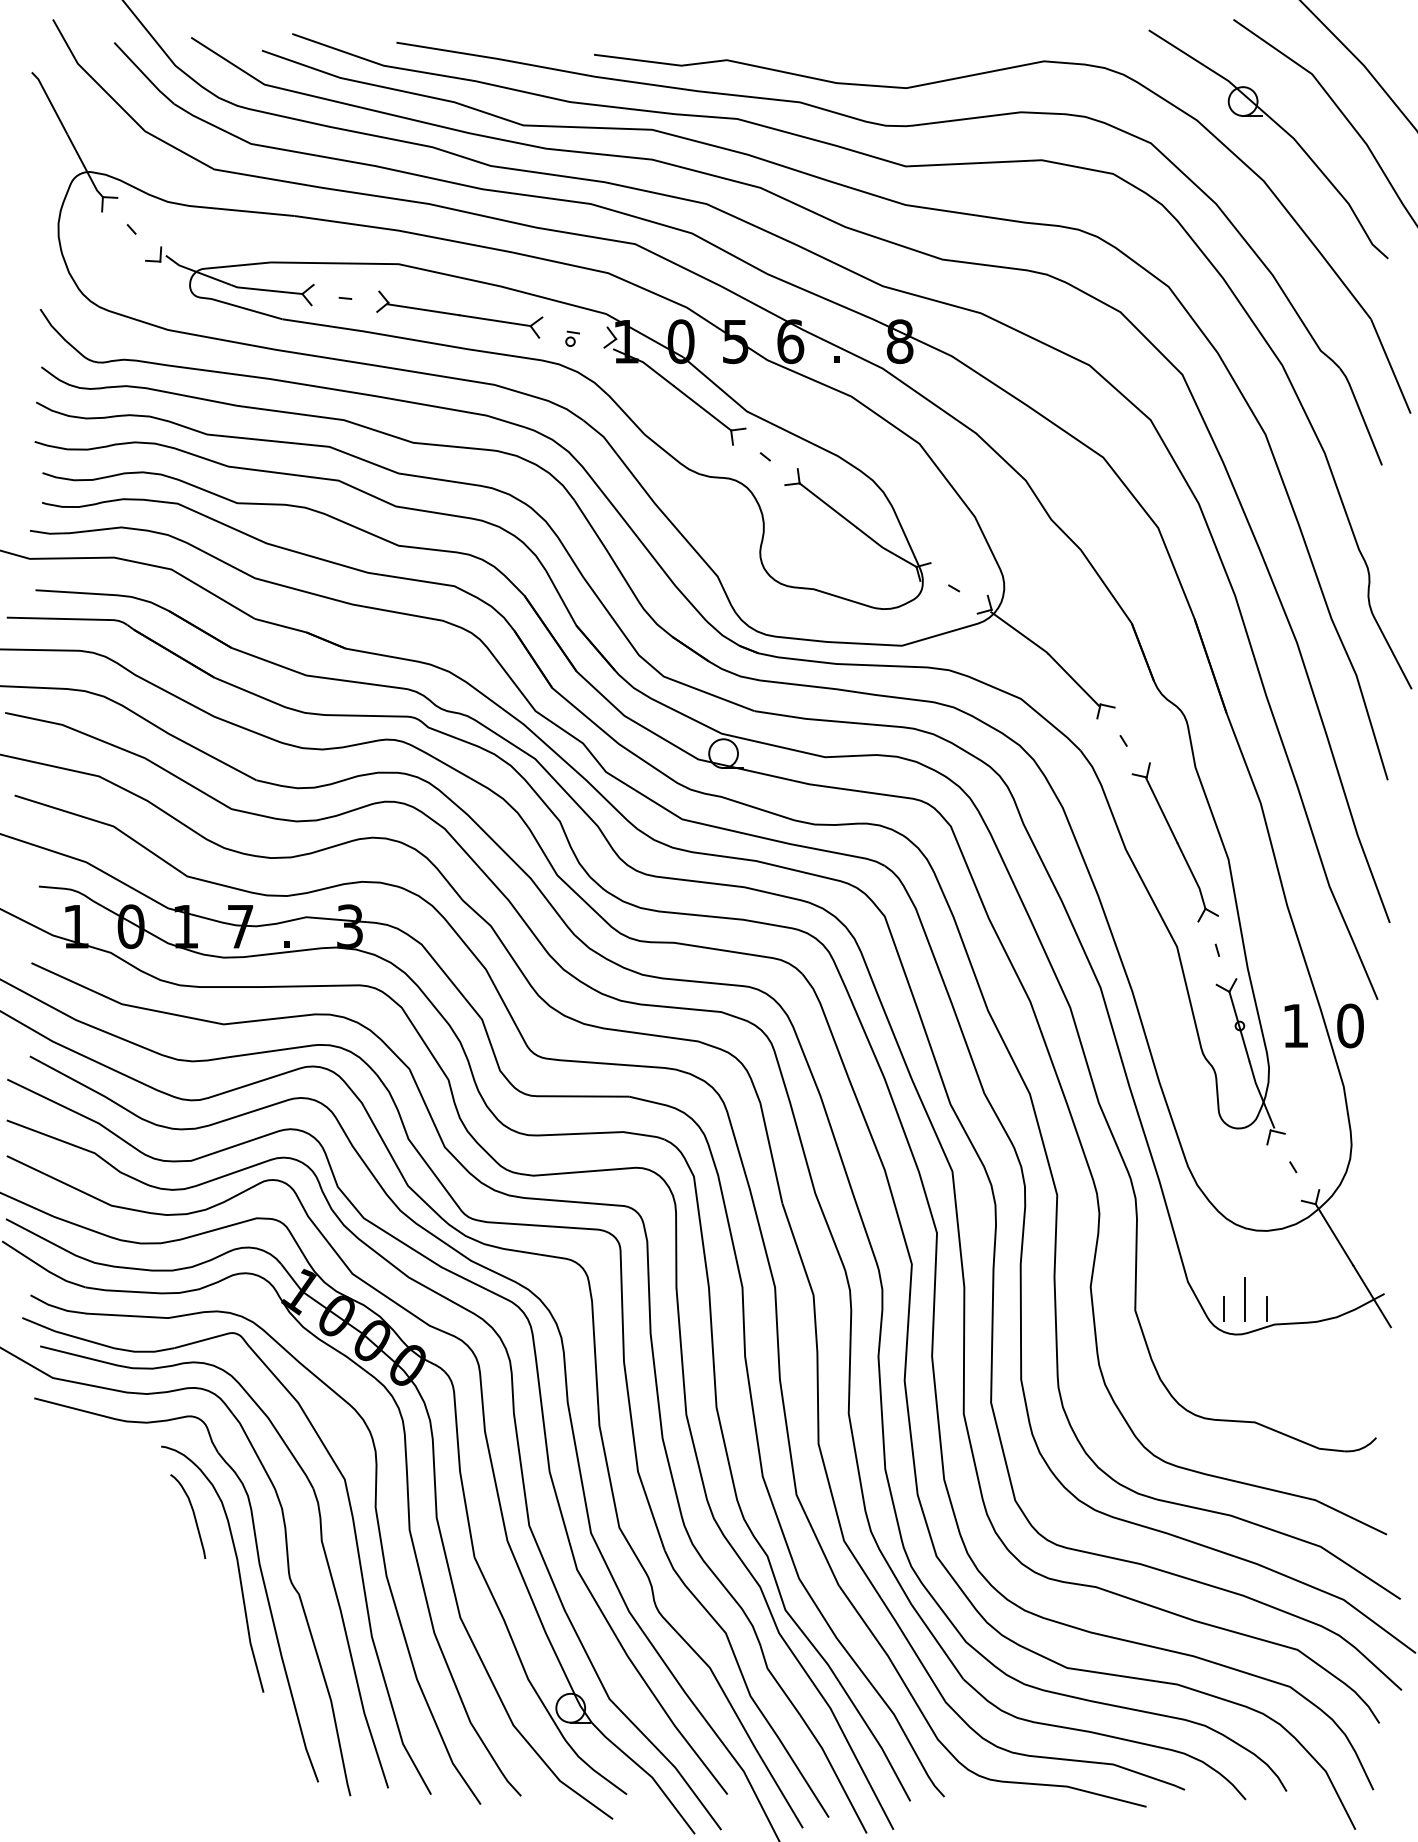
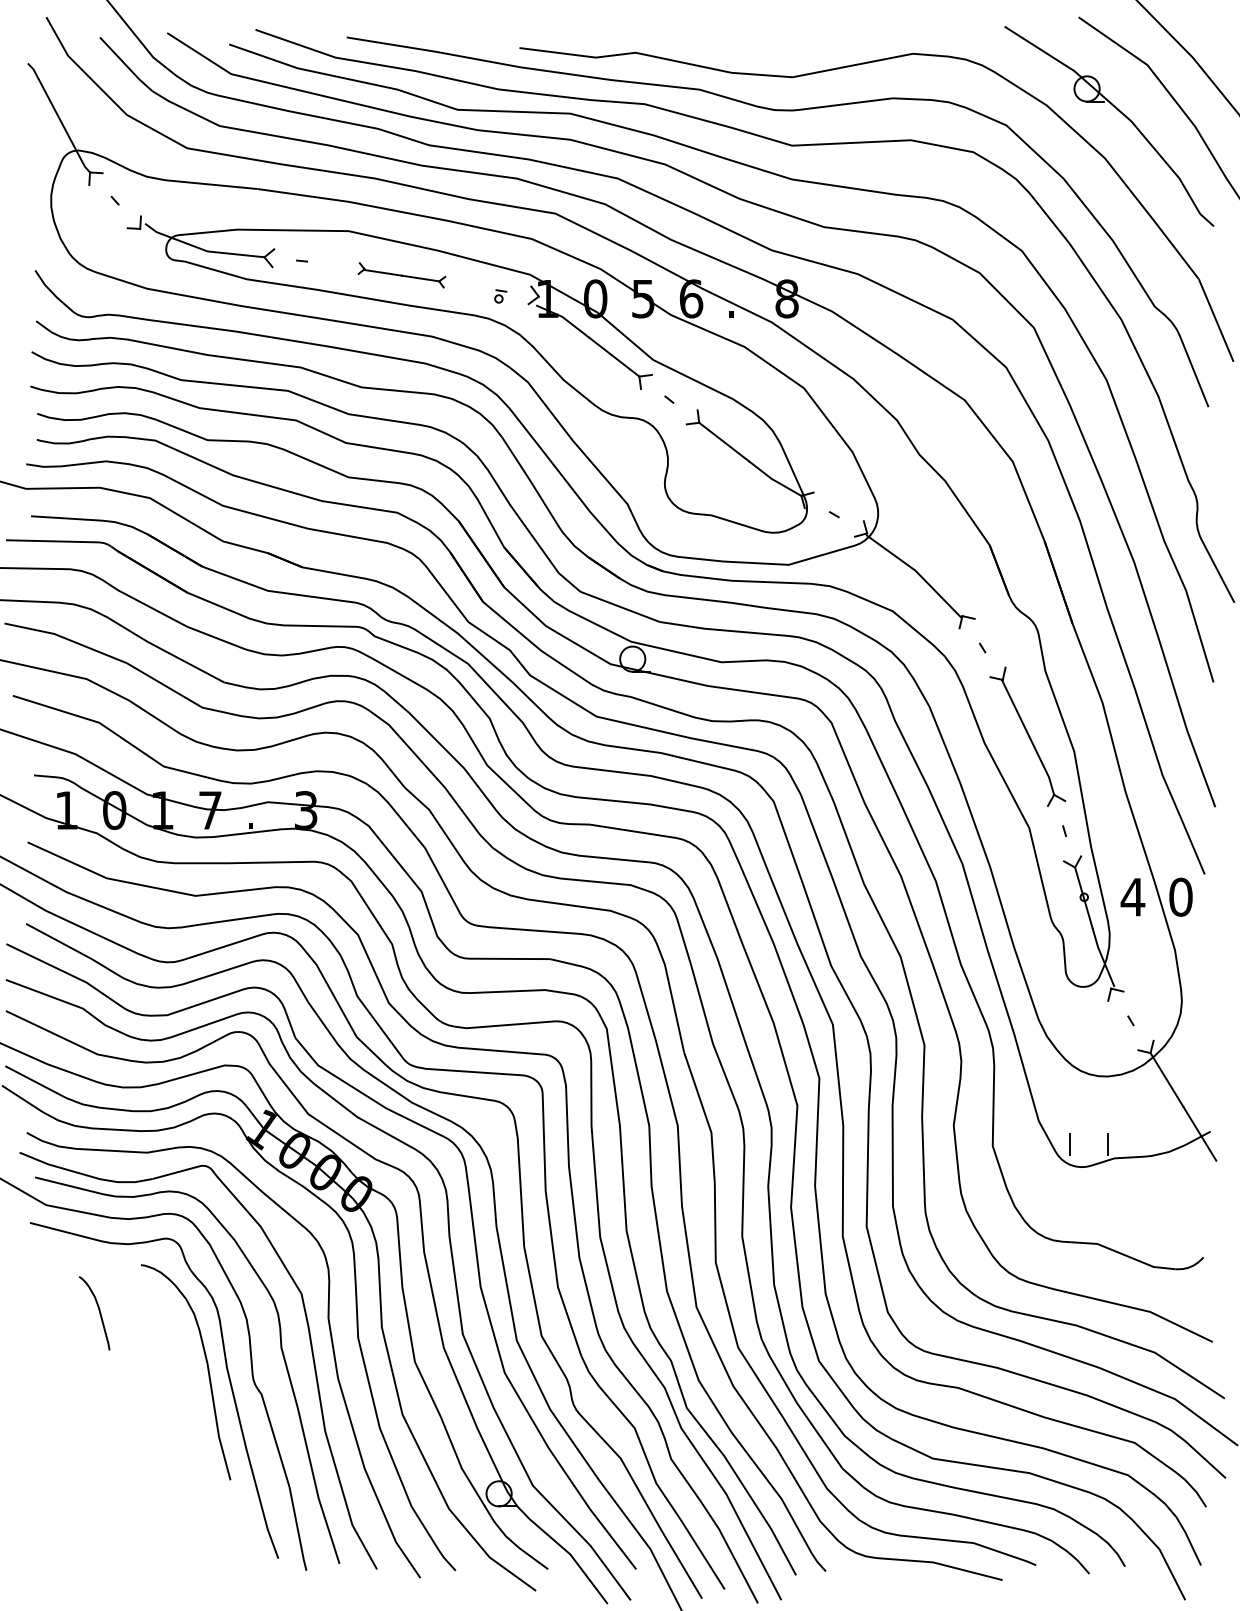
part: (459, 314) -> (401, 275), size x0.6
text: (1295, 1026) -> (1132, 897), 1 -> 4
line: (1245, 1299) -> (1089, 1136), removed
curve: (192, 1513) -> (98, 1310), moved

